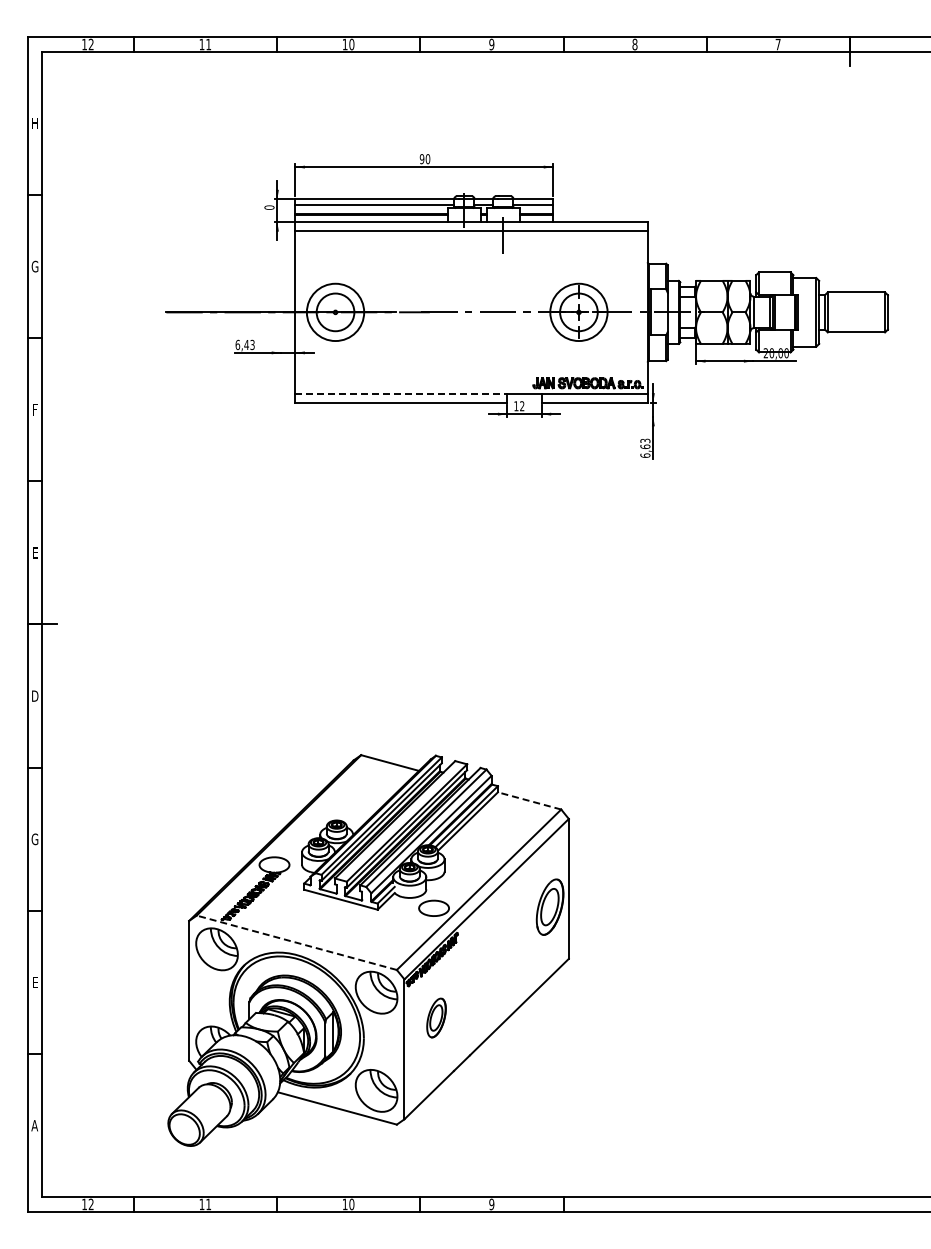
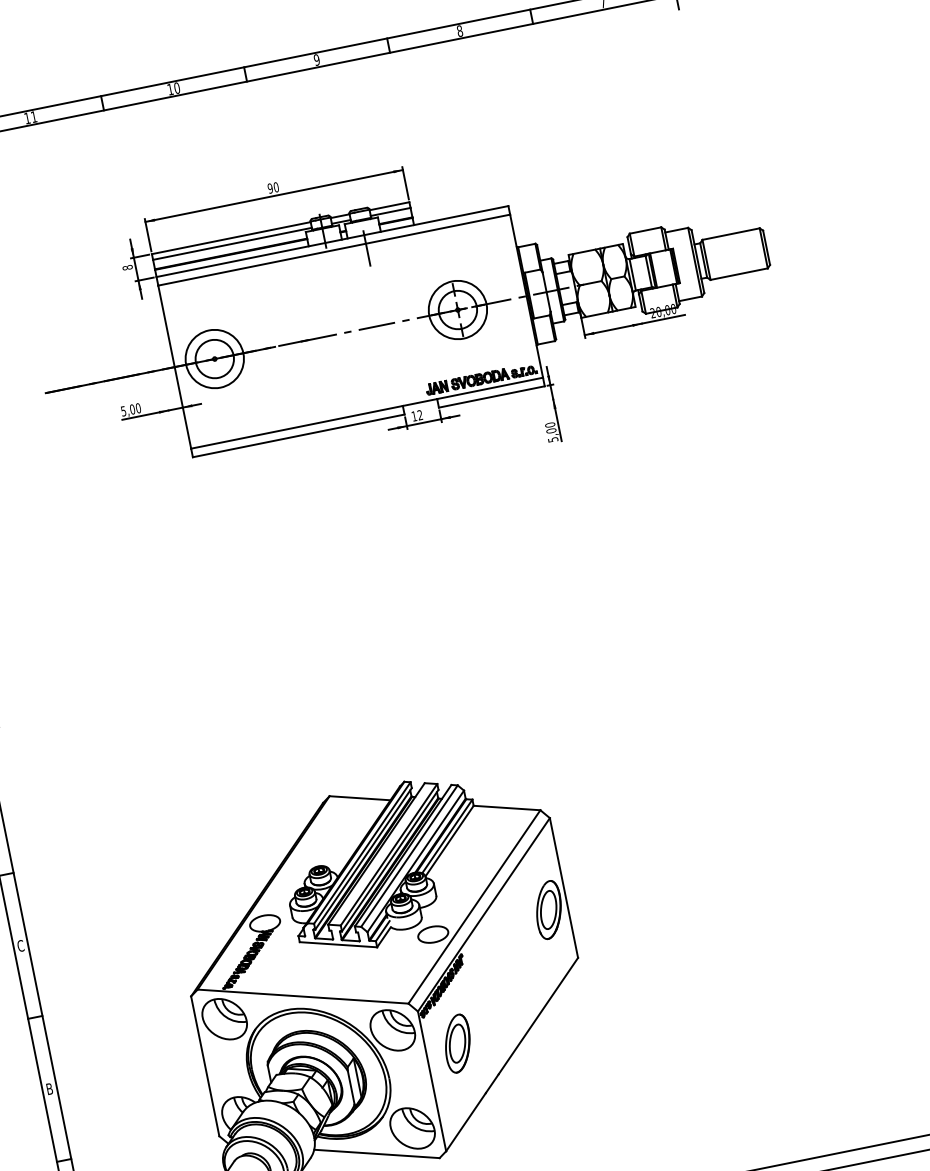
text: (269, 207) -> (127, 267), 0 -> 8
text: (244, 344) -> (130, 409), 6,43 -> 5,00
line: (401, 394) -> (297, 427), dashed -> solid
text: (645, 447) -> (551, 431), 6,63 -> 5,00
line: (529, 800) -> (506, 807), dashed -> solid
text: (34, 838) -> (20, 945), G -> C
line: (296, 942) -> (302, 996), dashed -> solid
text: (34, 982) -> (49, 1089), E -> B
part: (436, 1017) -> (457, 1043), size x1.43

